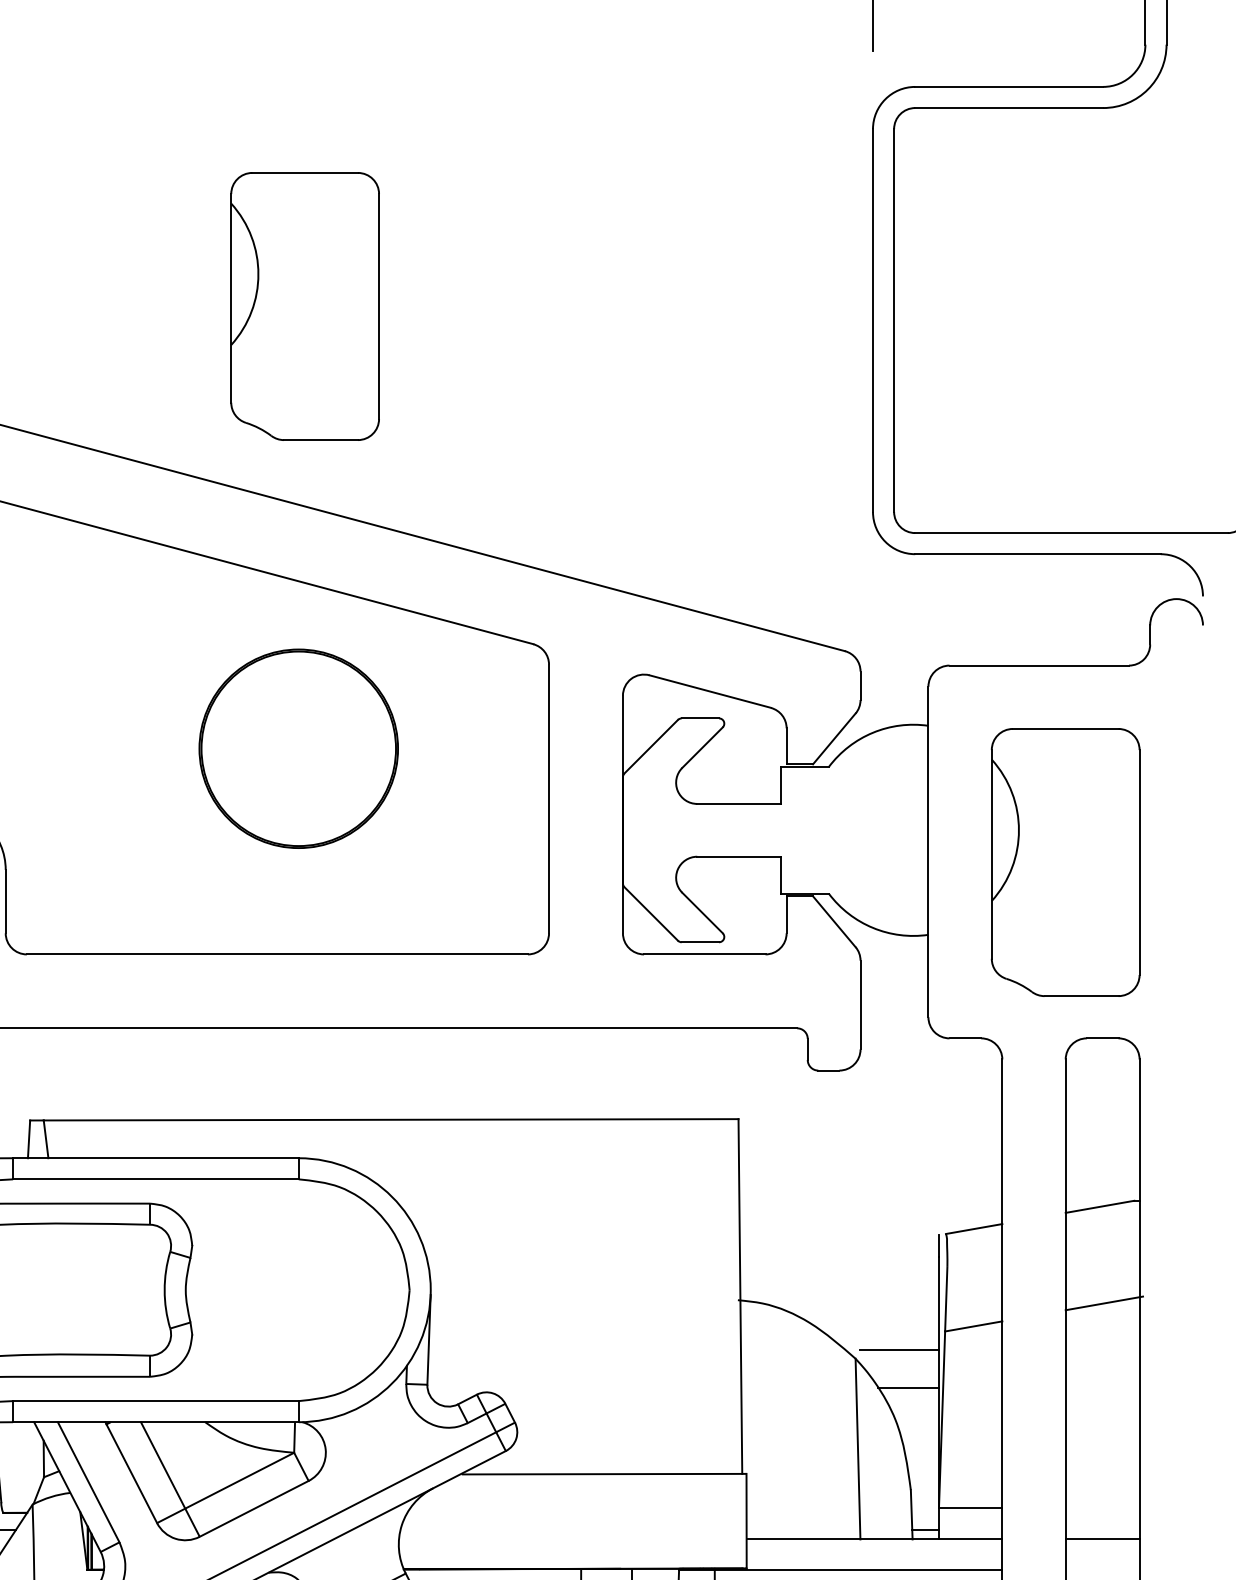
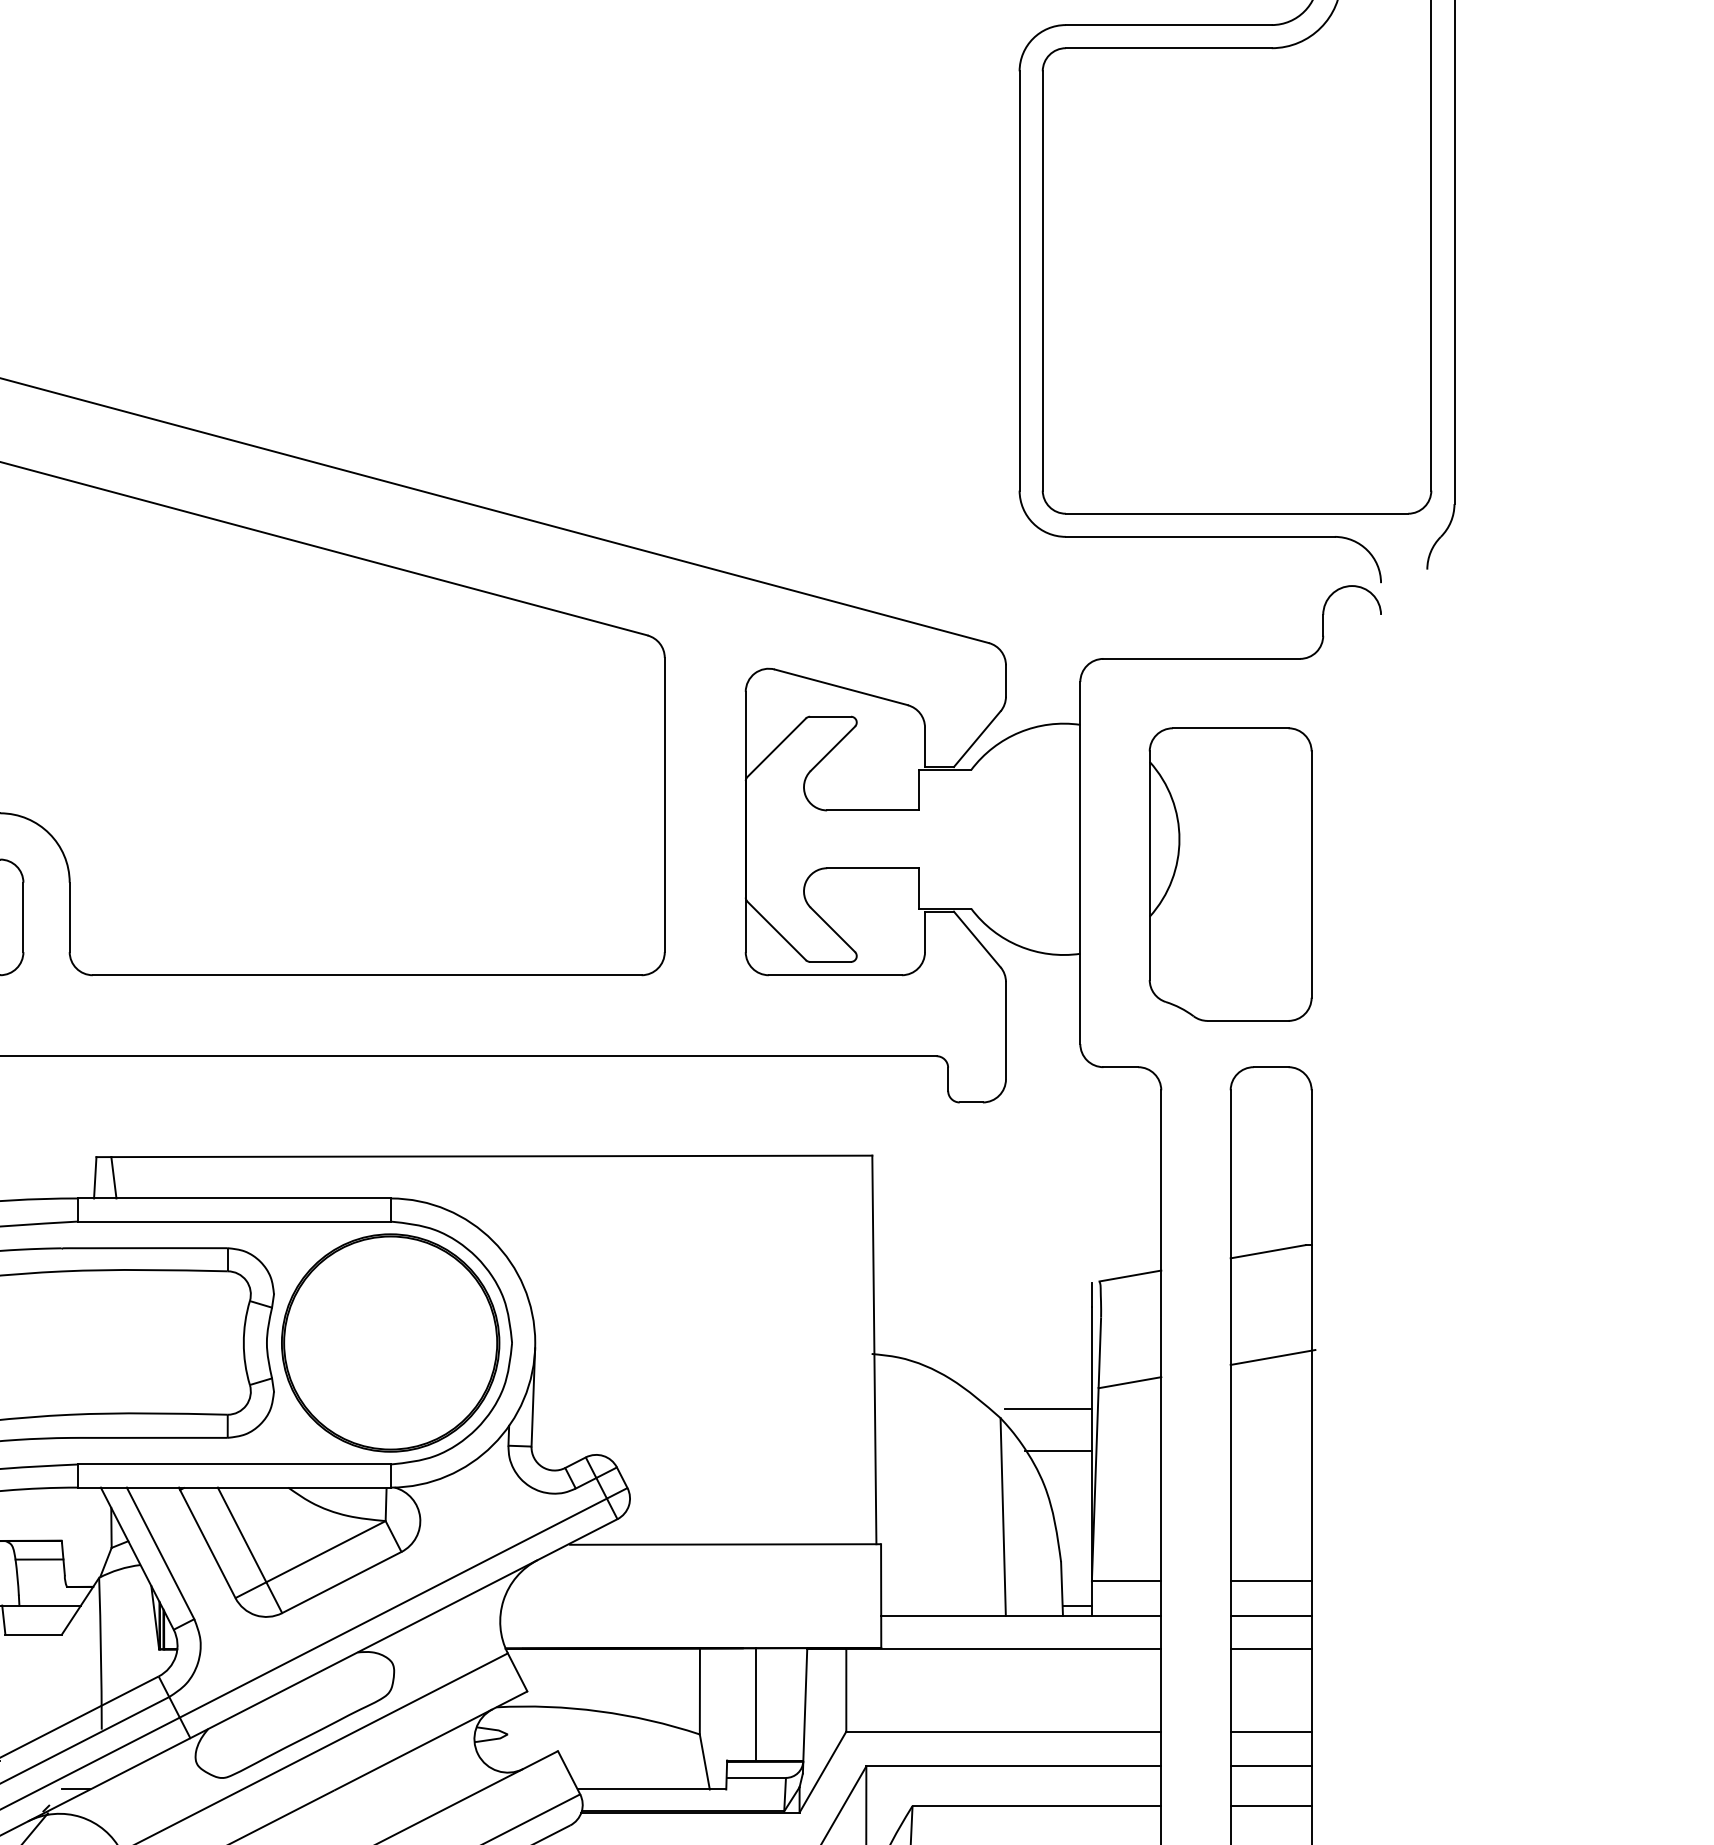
part: (305, 306) -> (397, 265), removed
part: (298, 748) -> (390, 1342), moved
line: (1102, 1507) -> (1270, 1581), added
line: (1102, 1570) -> (1270, 1649), added

